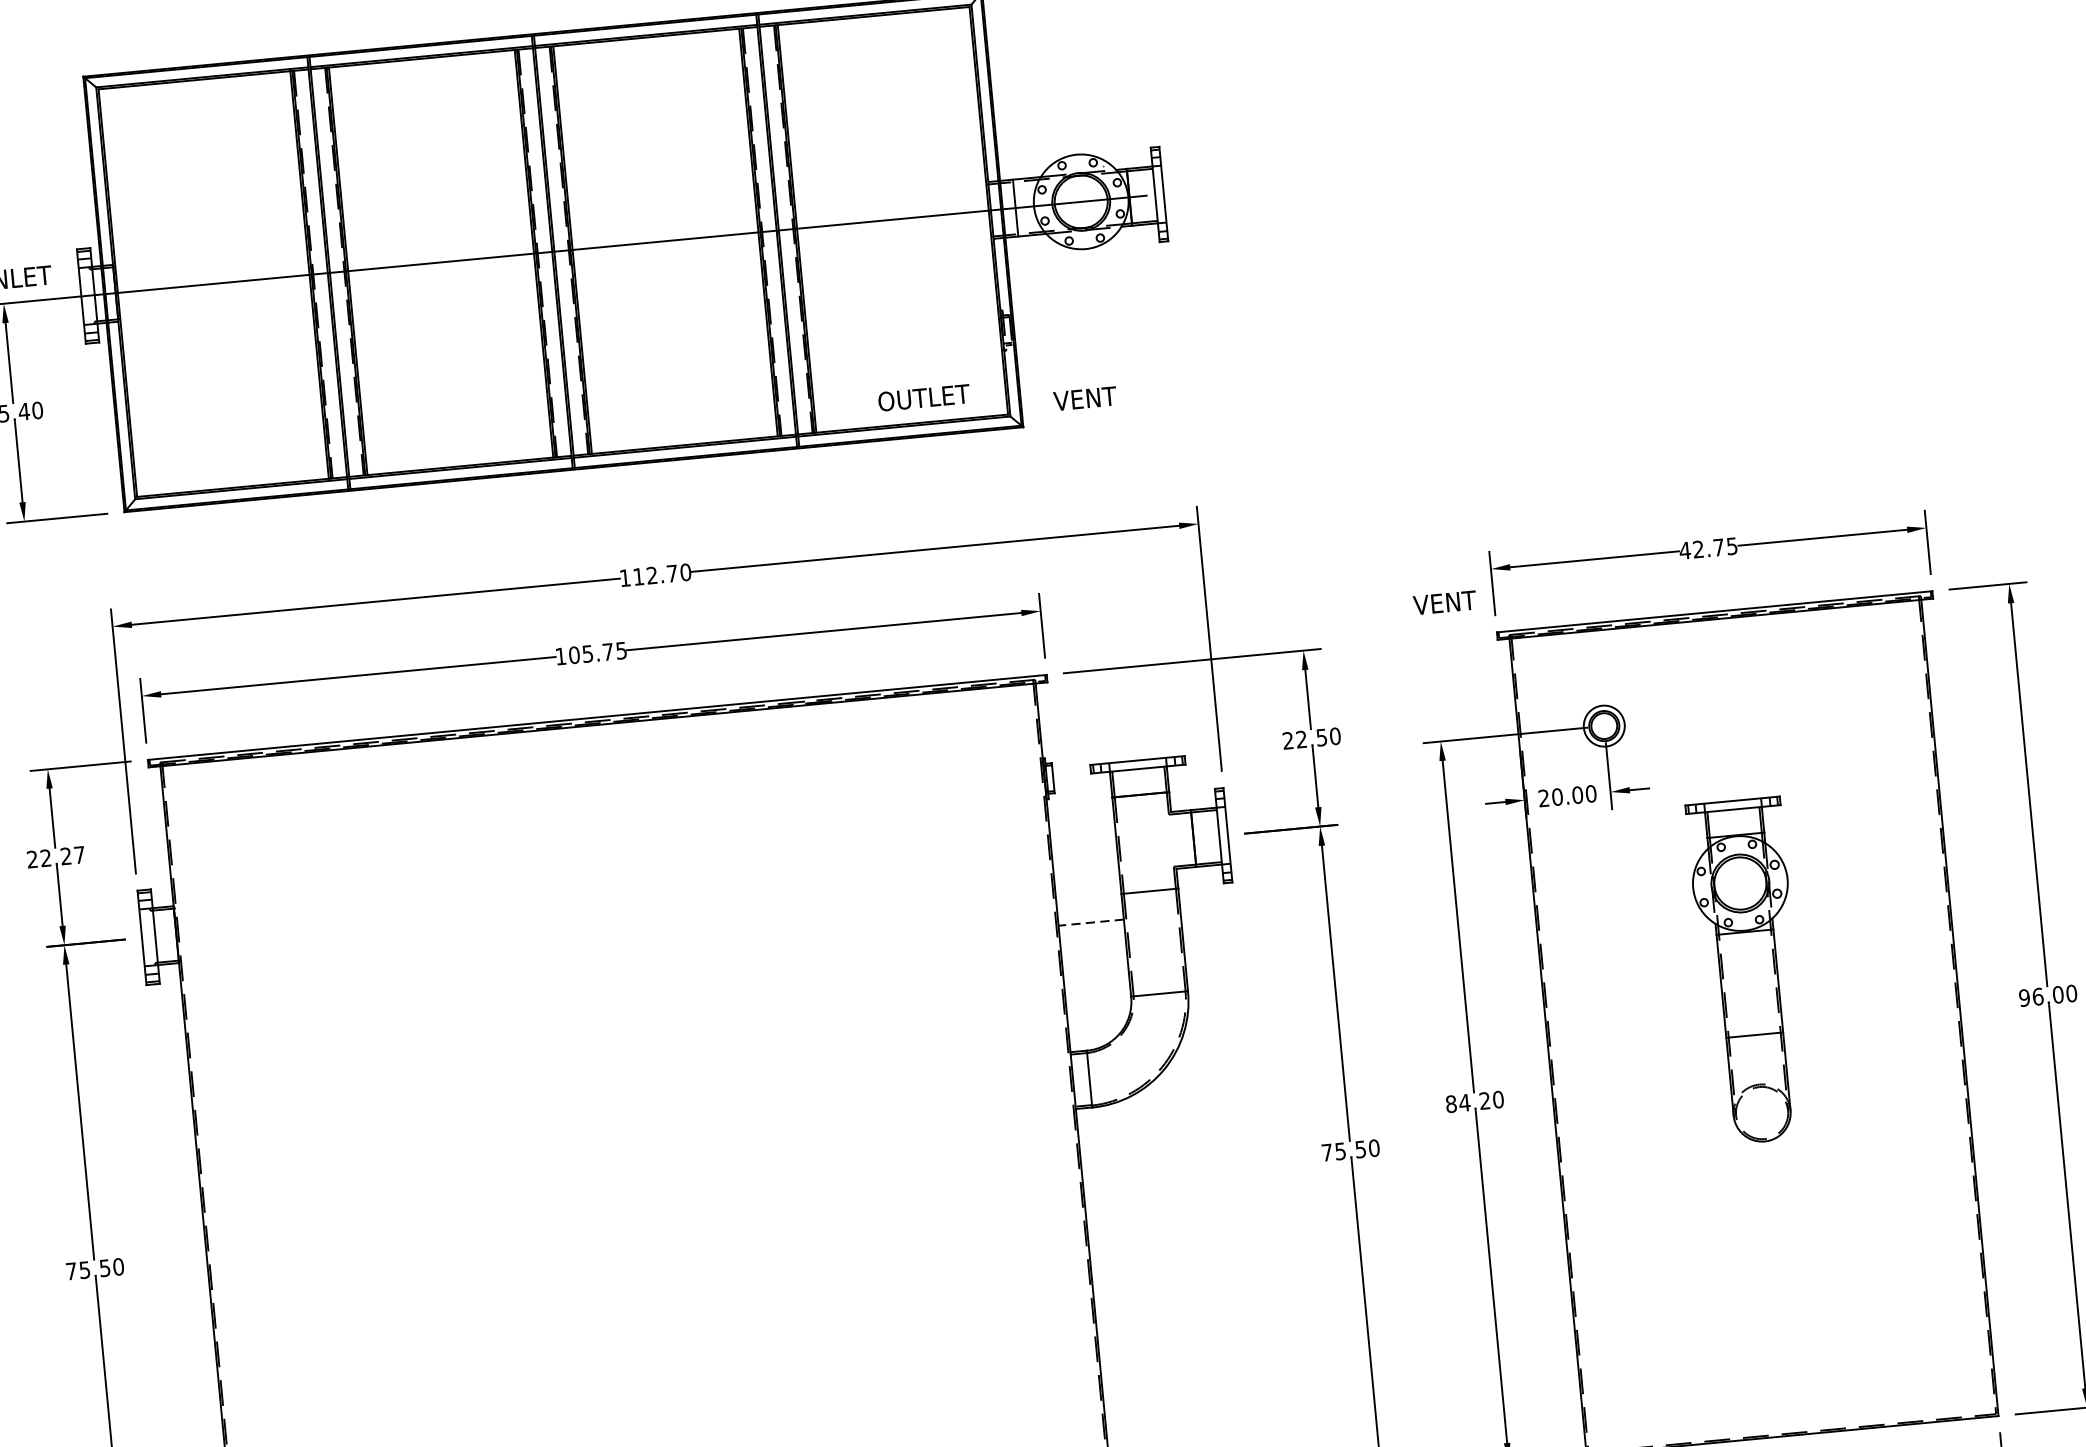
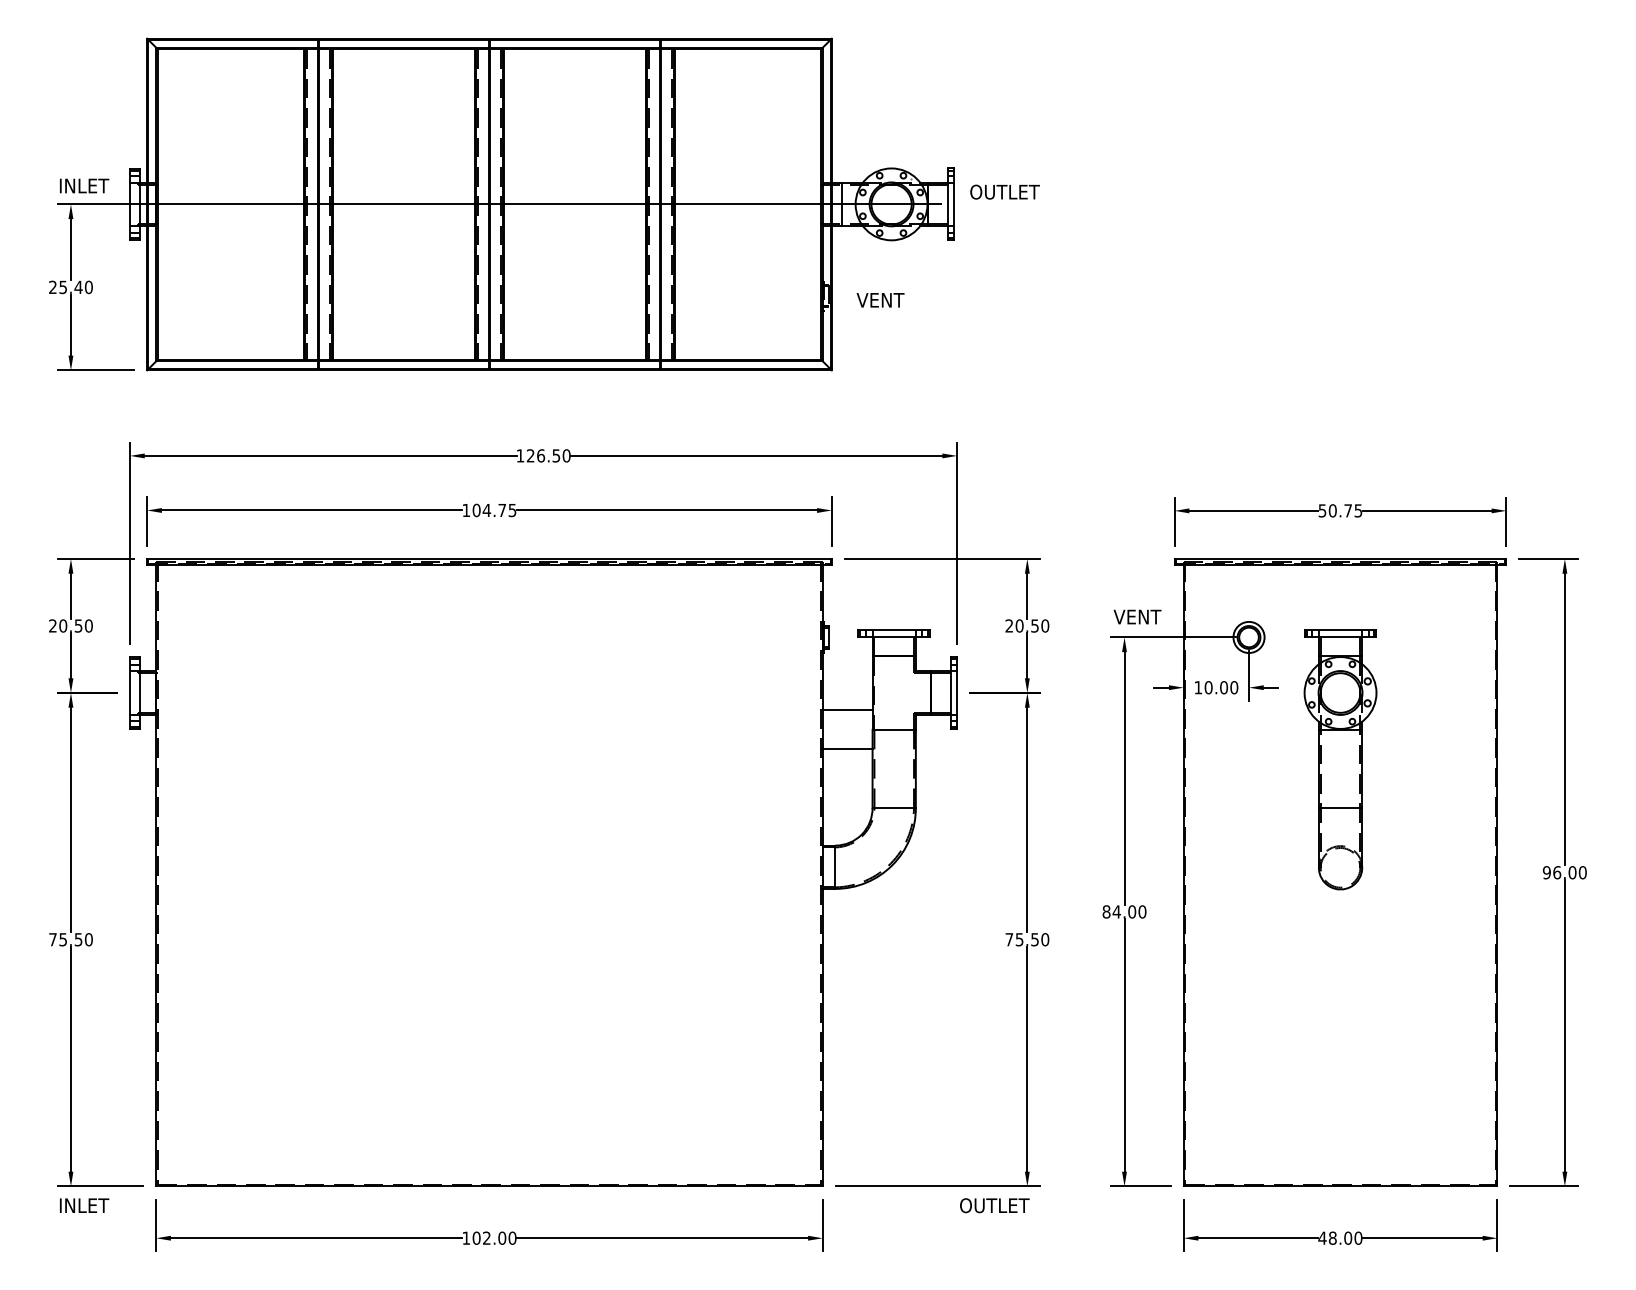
text: (923, 397) -> (1004, 191), moved
text: (1085, 399) -> (880, 300), moved
text: (1691, 549) -> (1327, 510), 42.75 -> 50.75
text: (655, 574) -> (543, 455), 112.70 -> 126.50
text: (1444, 602) -> (1137, 616), moved
text: (587, 654) -> (486, 510), 105.75 -> 104.75
text: (1301, 738) -> (1019, 625), 22.50 -> 20.50
text: (1542, 798) -> (1197, 687), 20.00 -> 10.00
text: (62, 856) -> (75, 625), 22.27 -> 20.50
line: (1086, 871) -> (847, 710), added
line: (1091, 923) -> (847, 749), dashed -> solid
part: (1748, 970) -> (1340, 759), moved
text: (1485, 1100) -> (1132, 911), 84.20 -> 84.00

